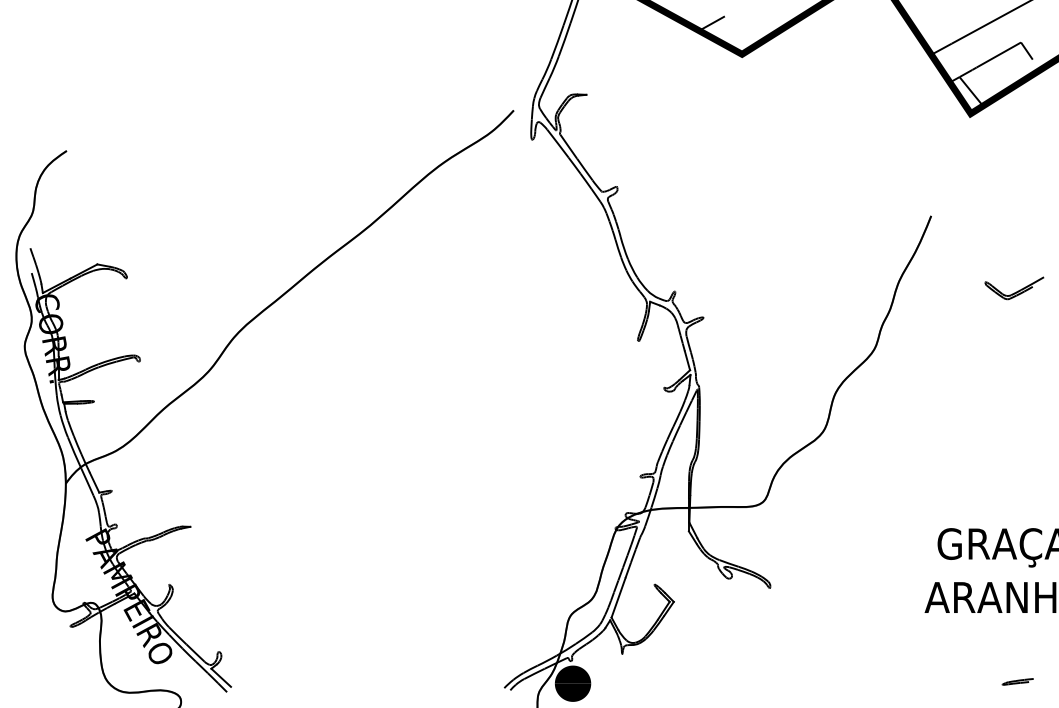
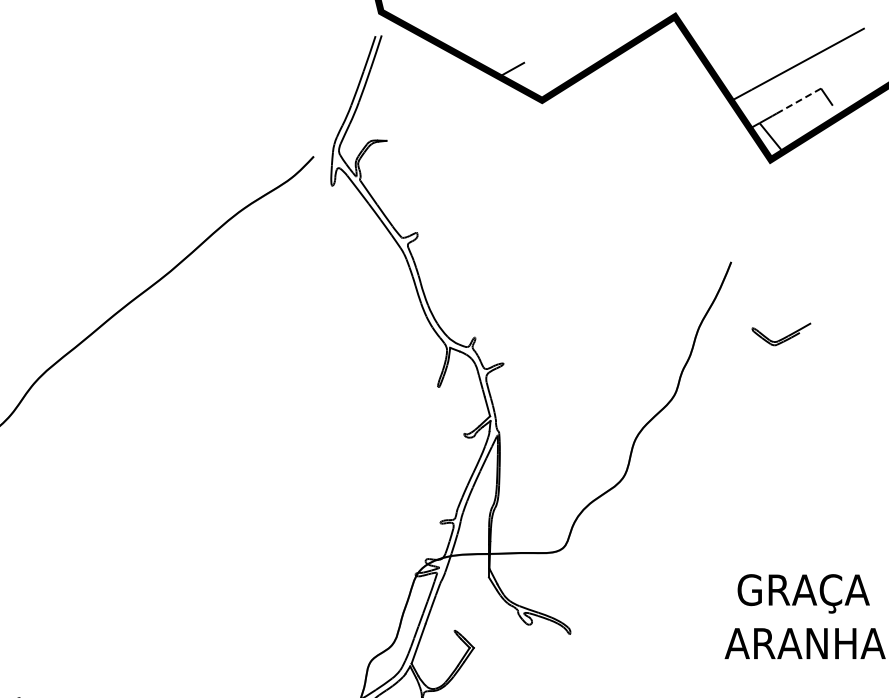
line: (998, 55) -> (798, 101), solid -> dashed
part: (1014, 288) -> (781, 334), moved

